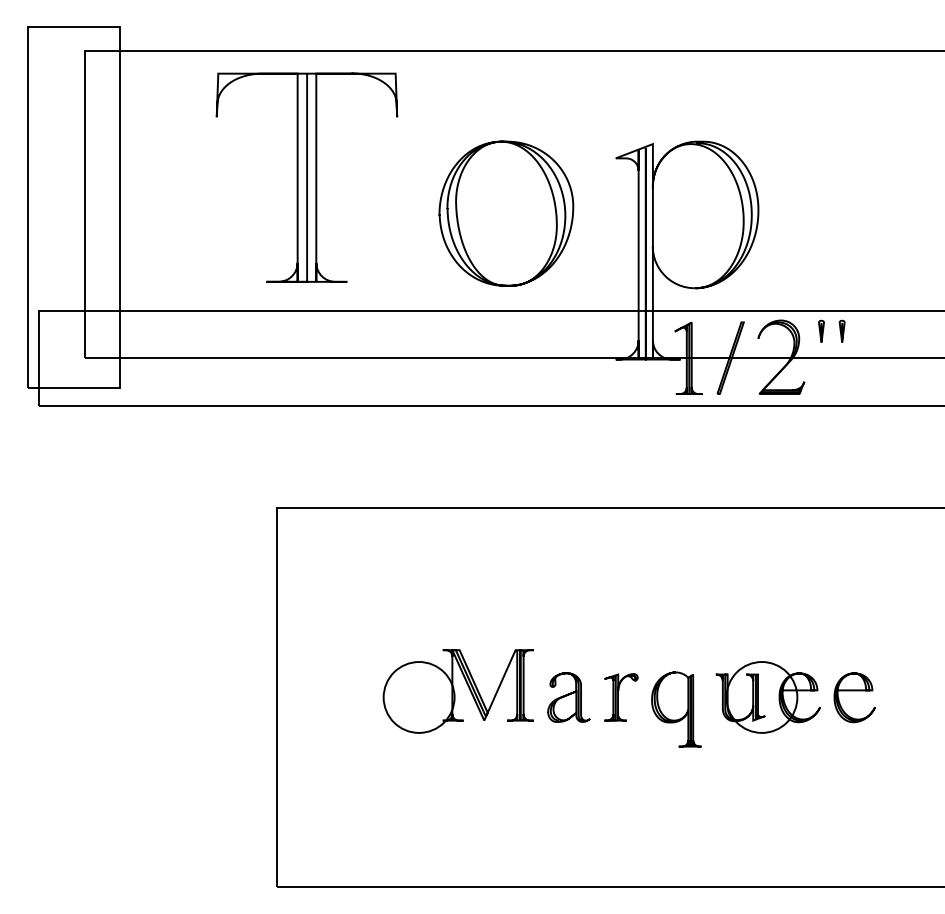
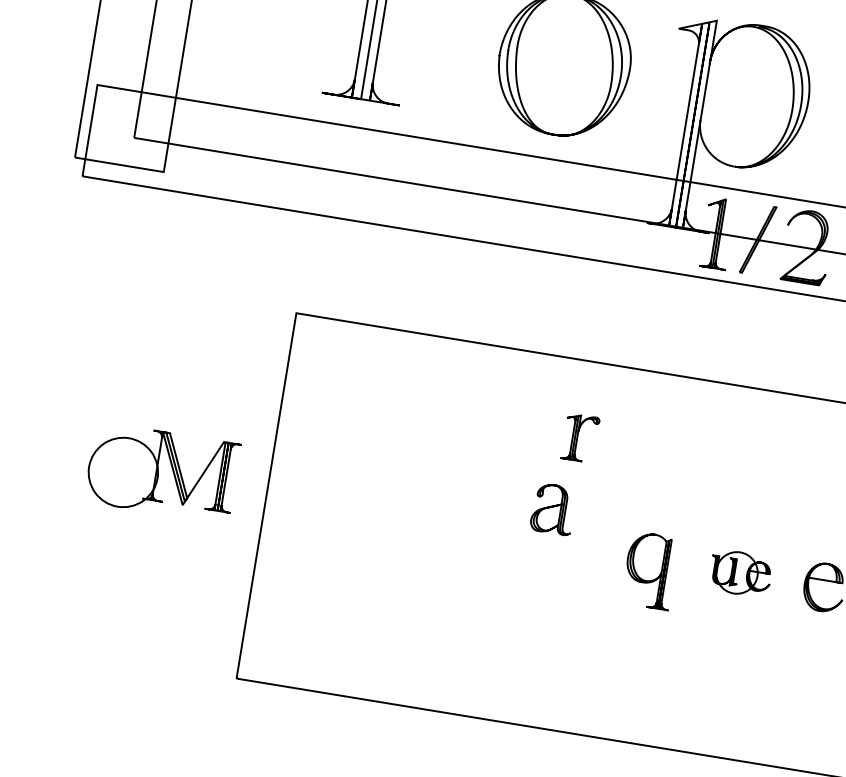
part: (457, 691) -> (161, 472), moved
part: (568, 697) -> (553, 509), moved
part: (621, 697) -> (580, 438), moved
part: (767, 697) -> (740, 573), size x0.6

